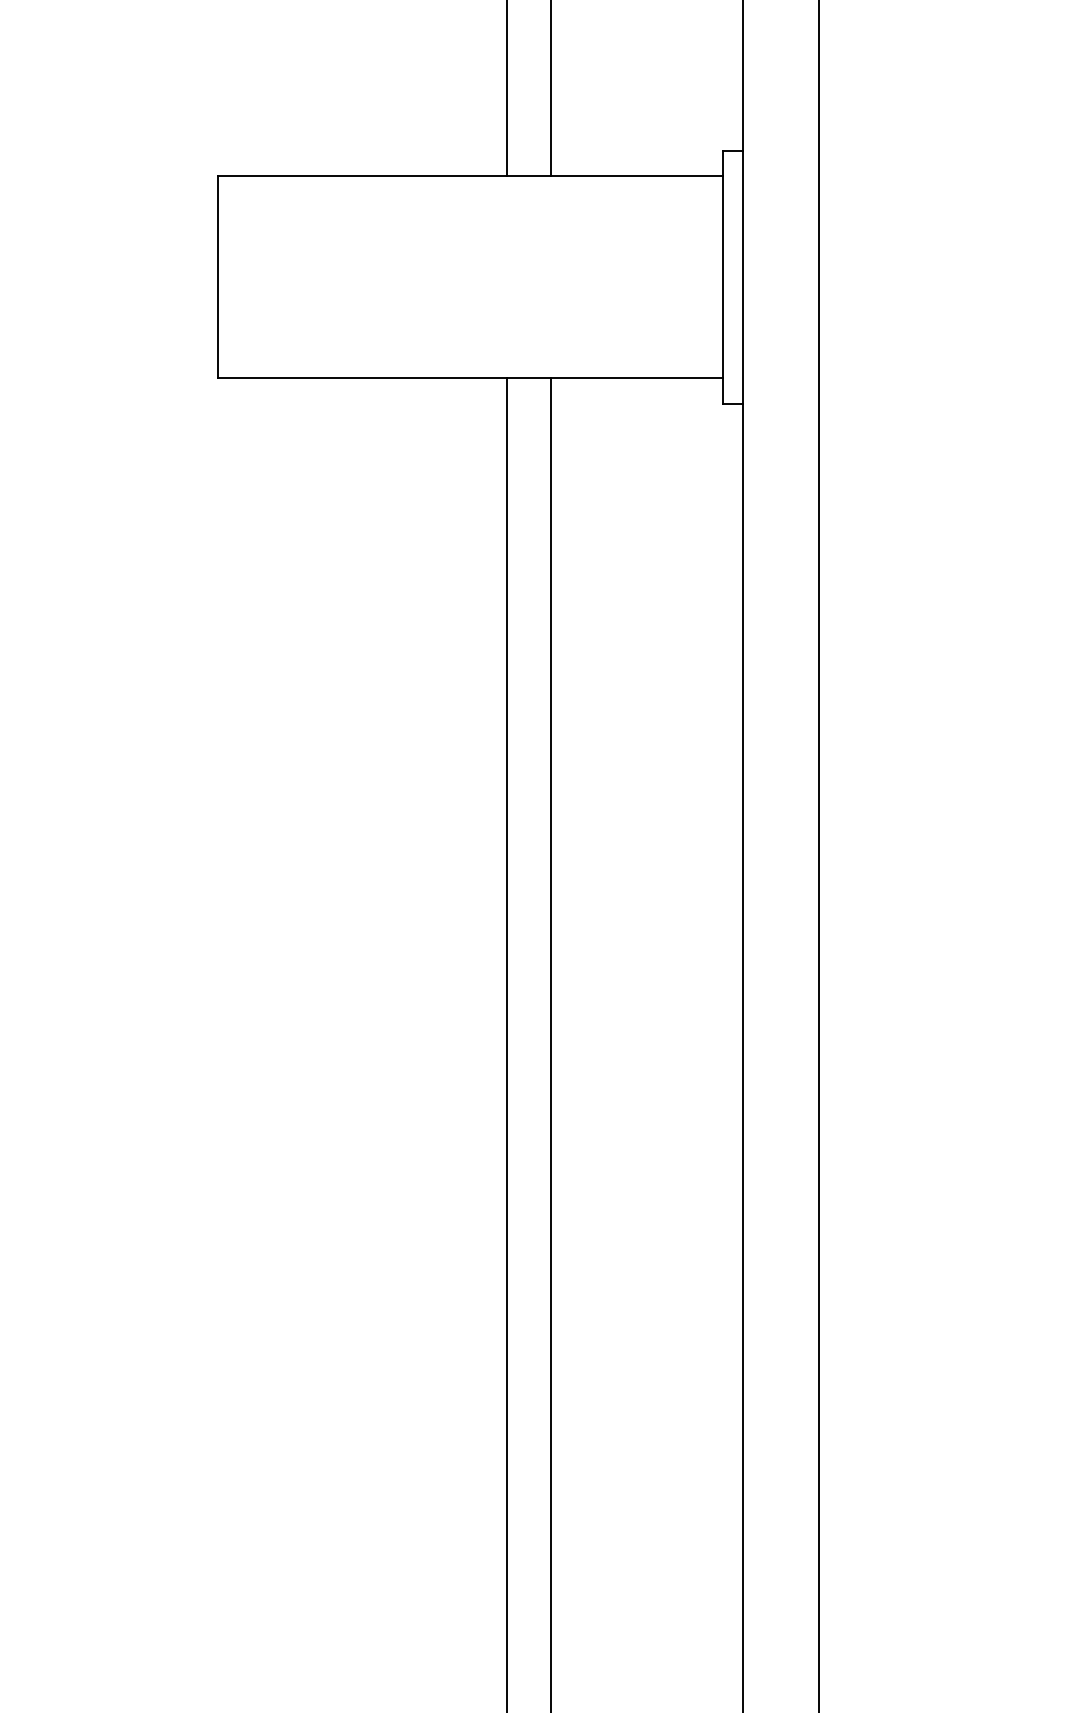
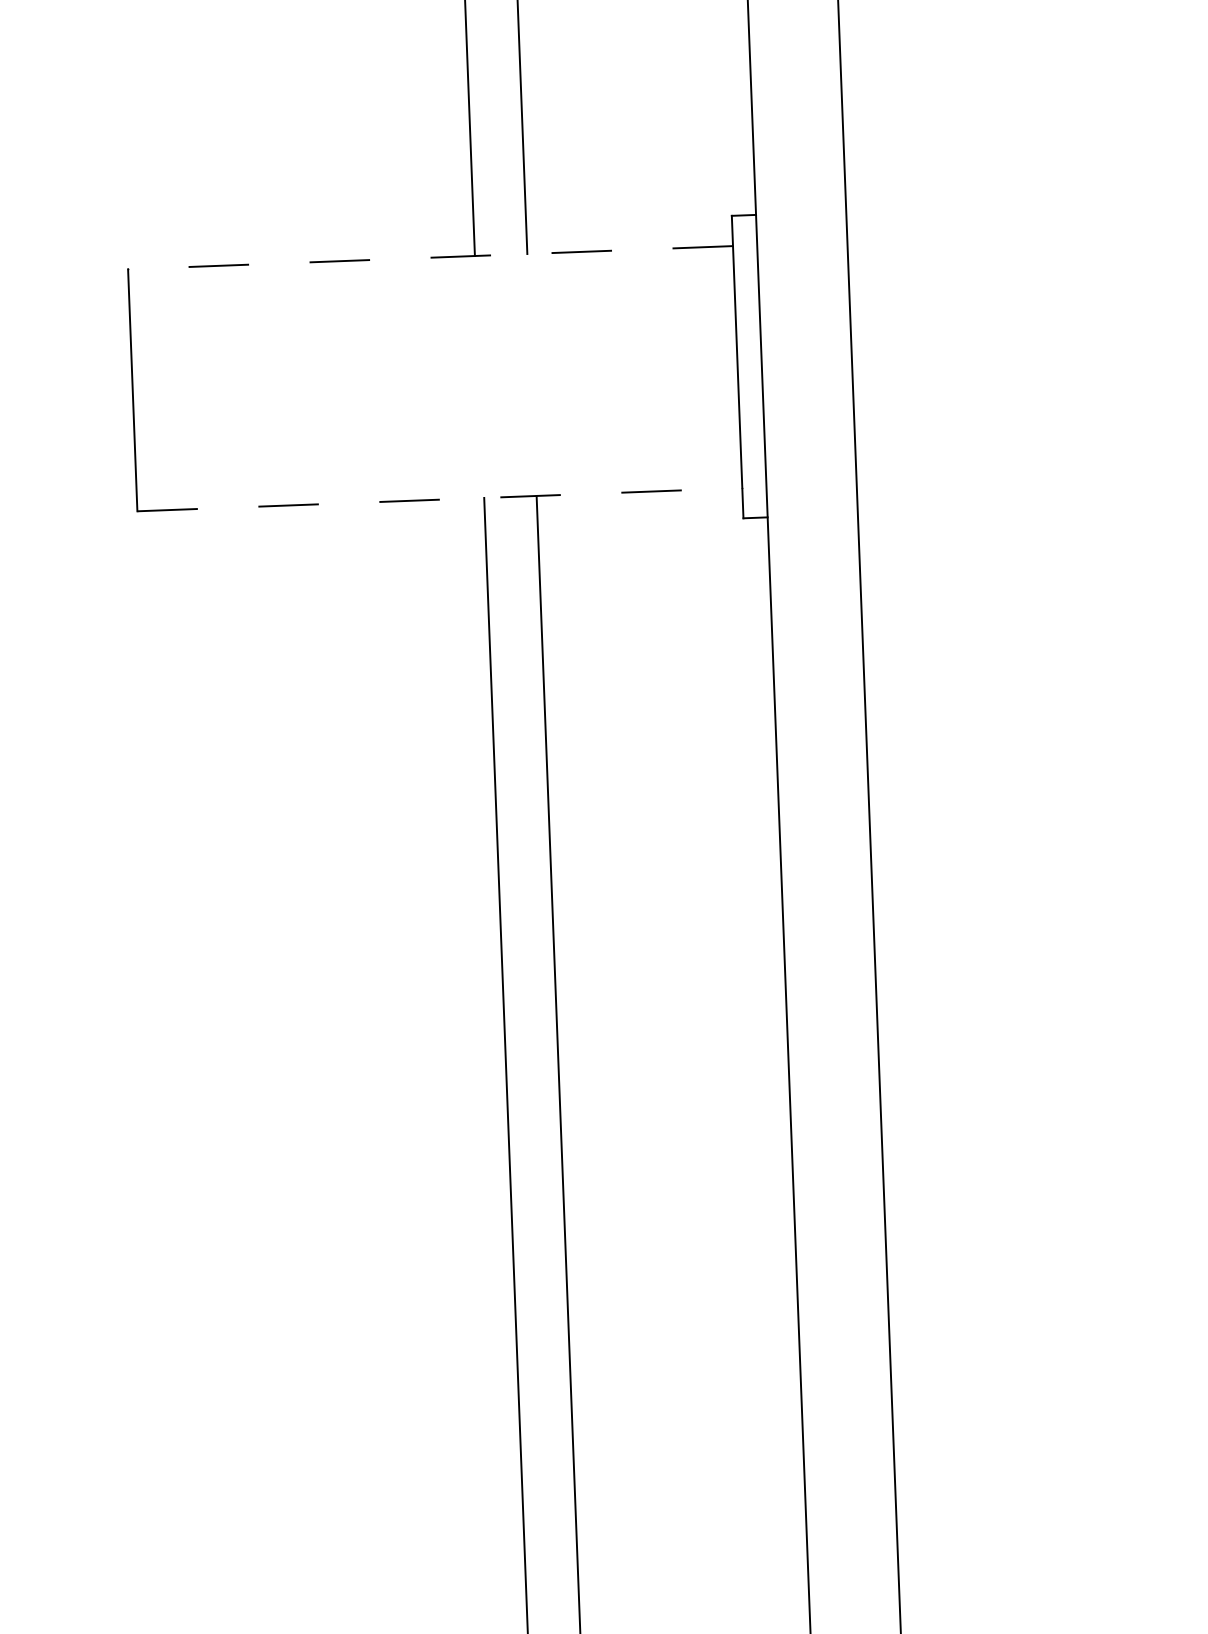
line: (470, 176) -> (430, 257), solid -> dashed
line: (470, 378) -> (440, 499), solid -> dashed

